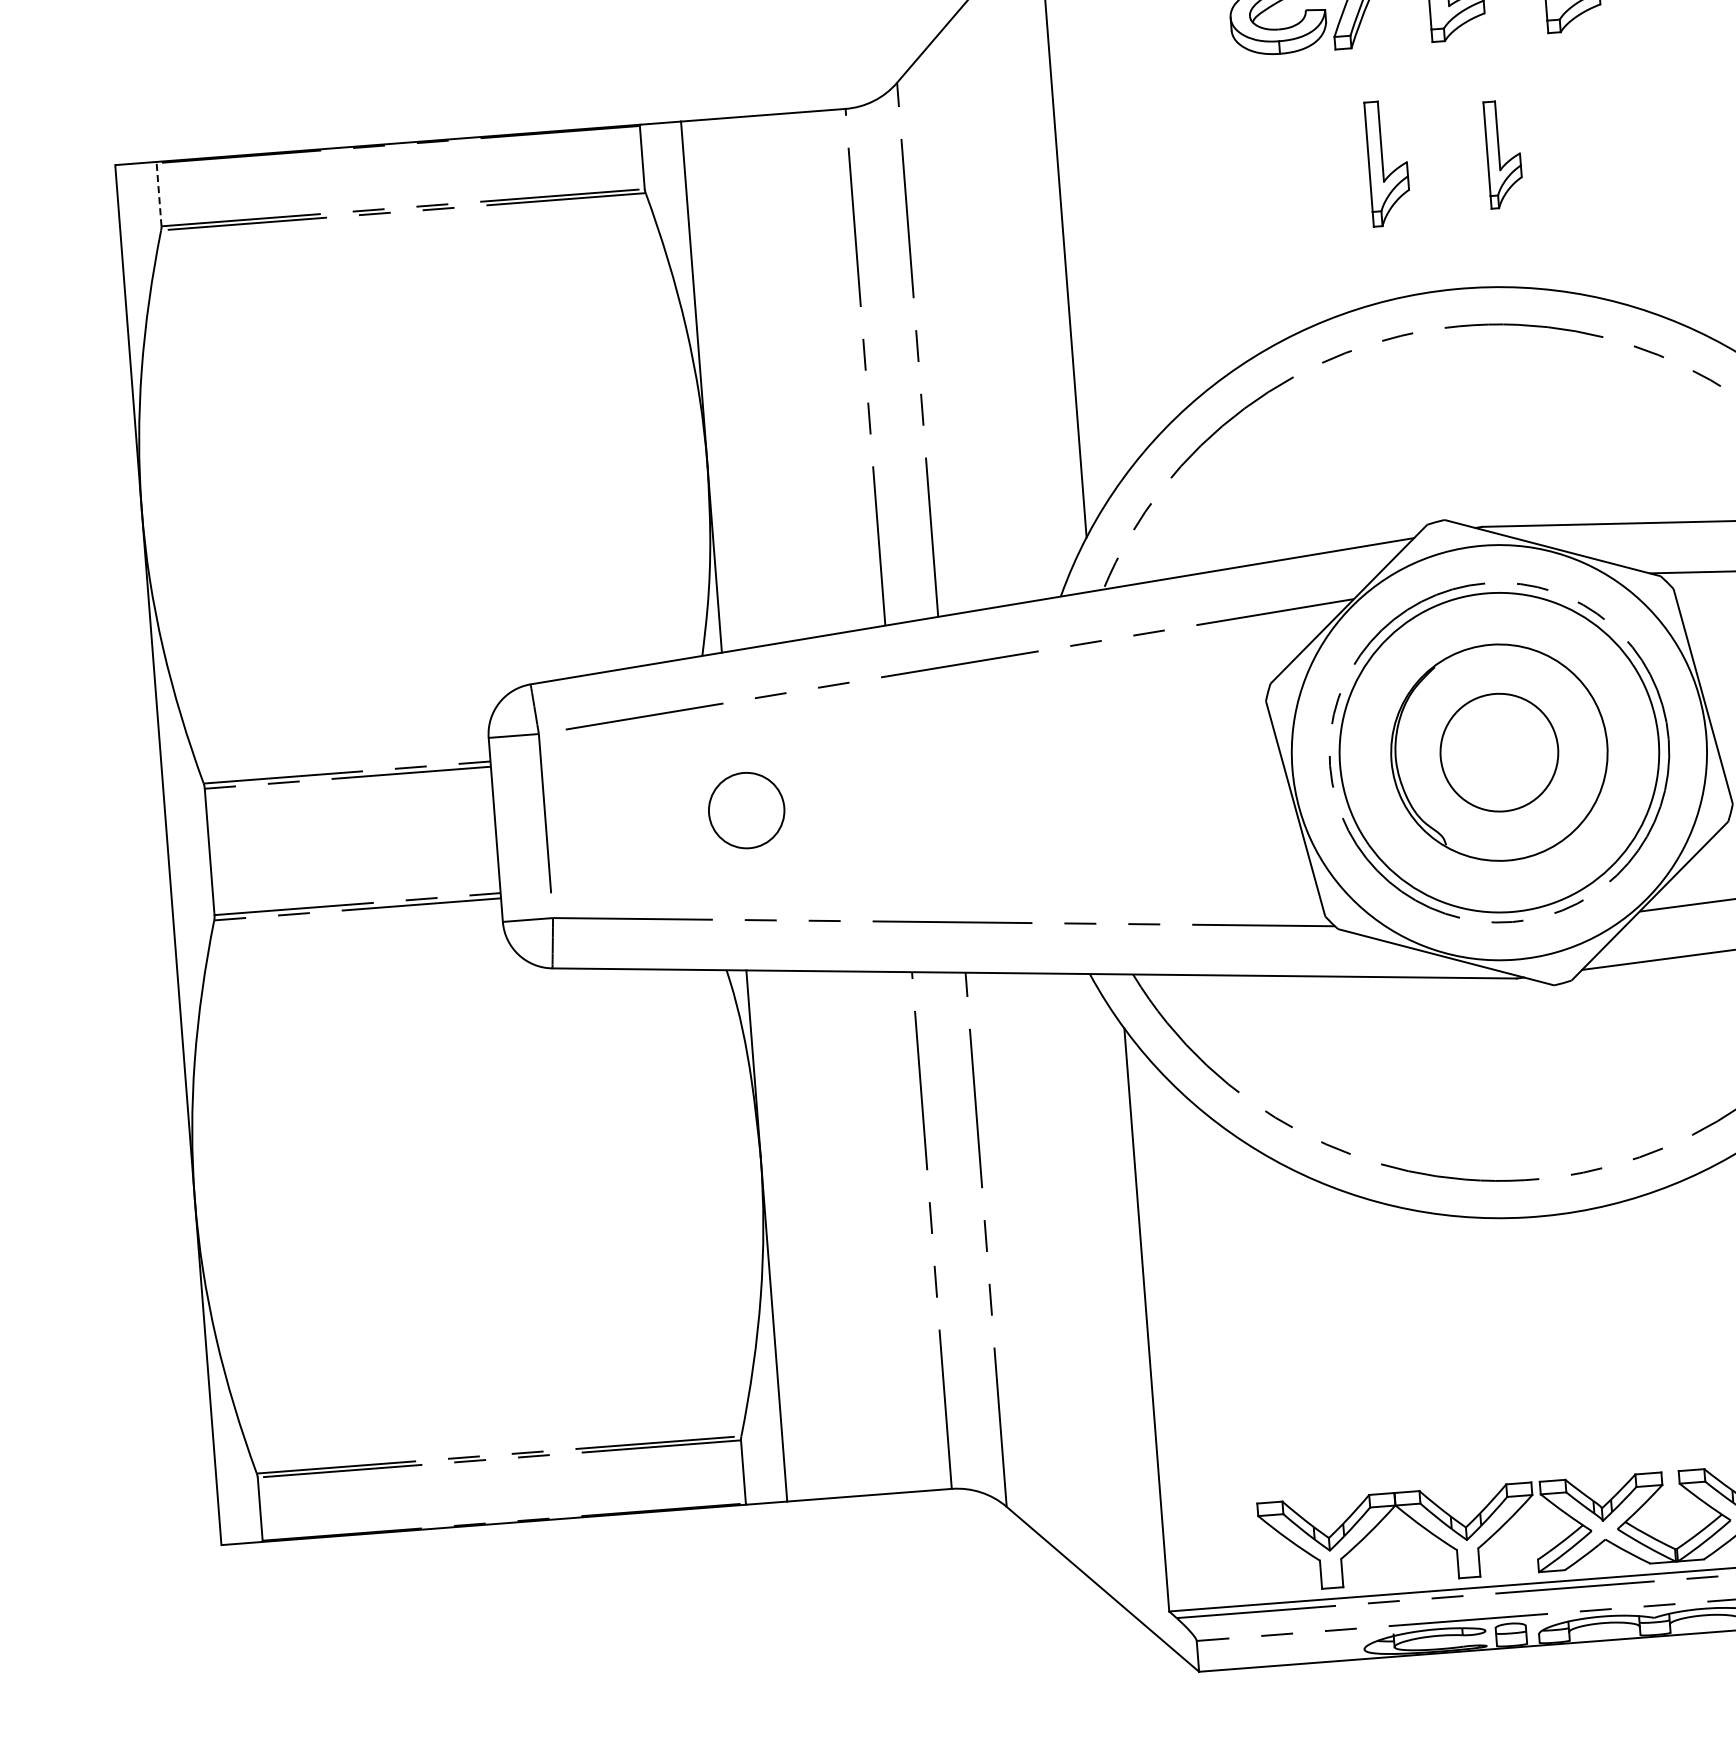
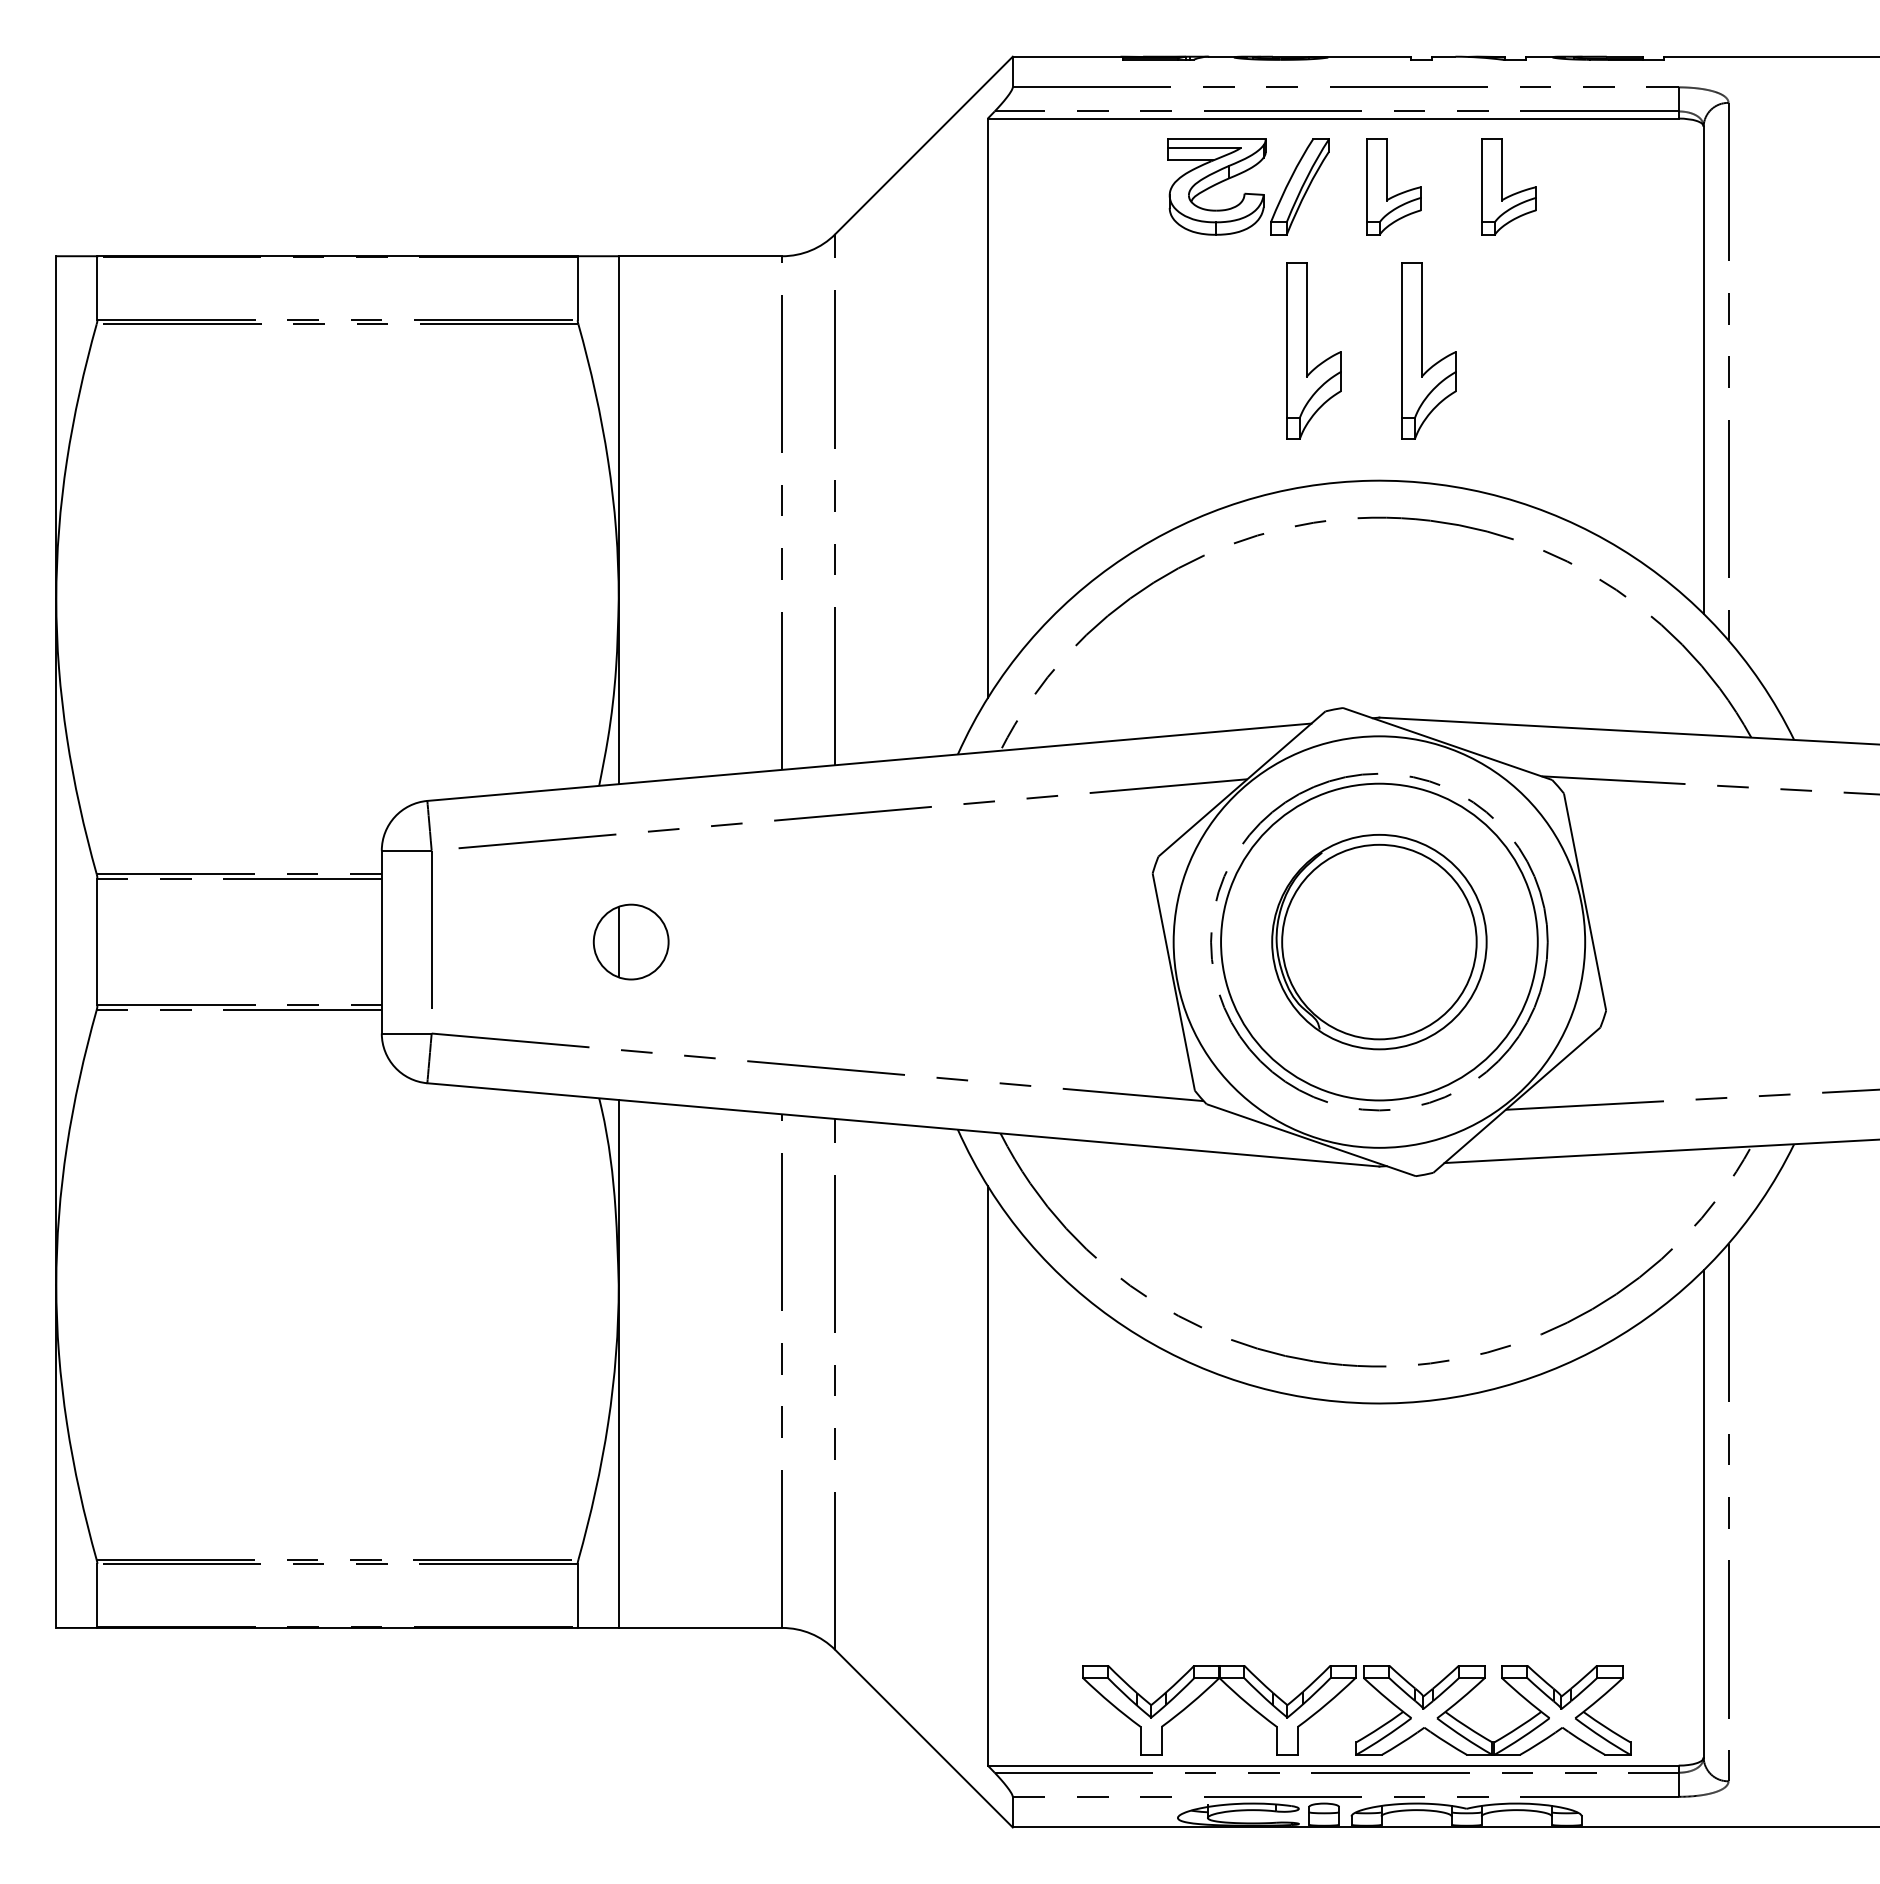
part: (1502, 153) -> (1428, 350), size x1.67
part: (1387, 162) -> (1313, 350), size x1.43
line: (159, 194) -> (97, 288), dashed -> solid
circle: (1499, 752) -> (1379, 941), size x1.67
line: (733, 810) -> (618, 941), added

